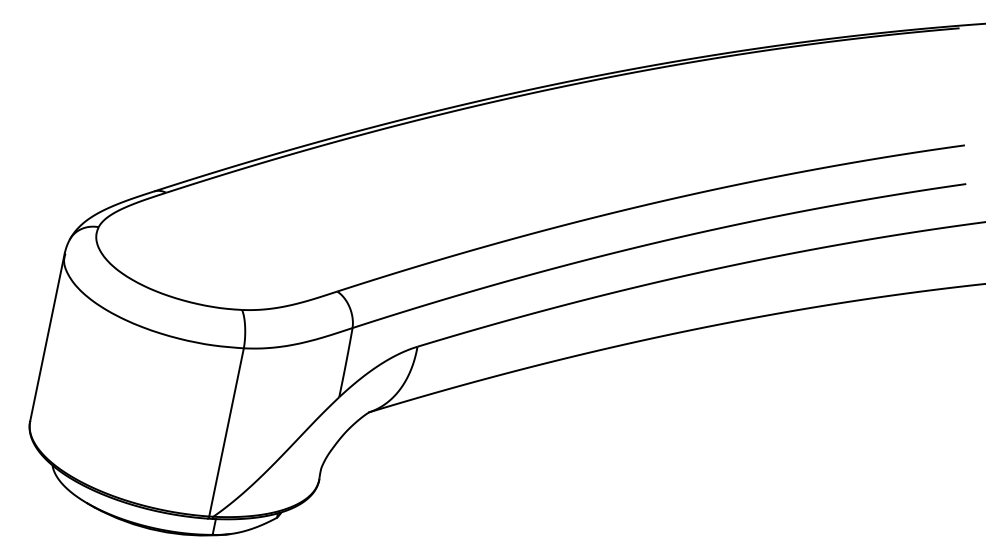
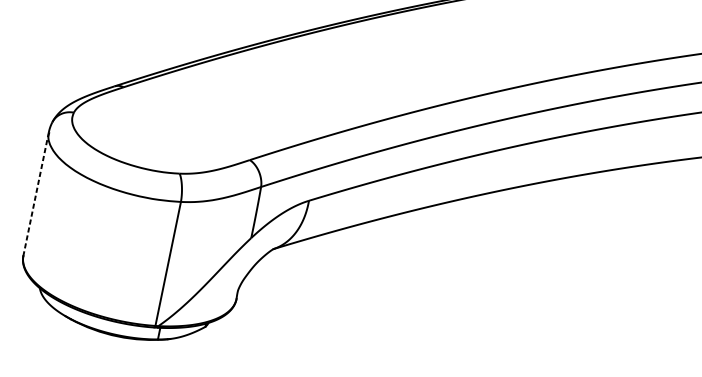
line: (47, 337) -> (36, 193), solid -> dashed

